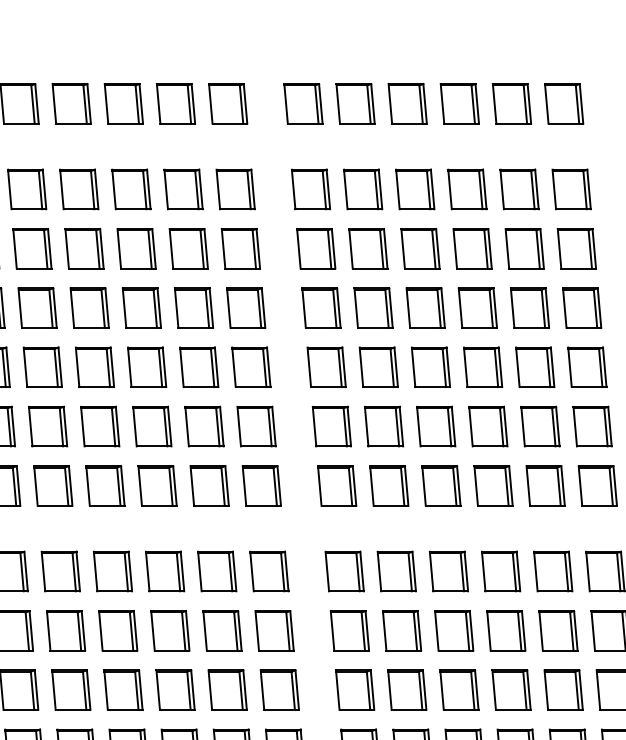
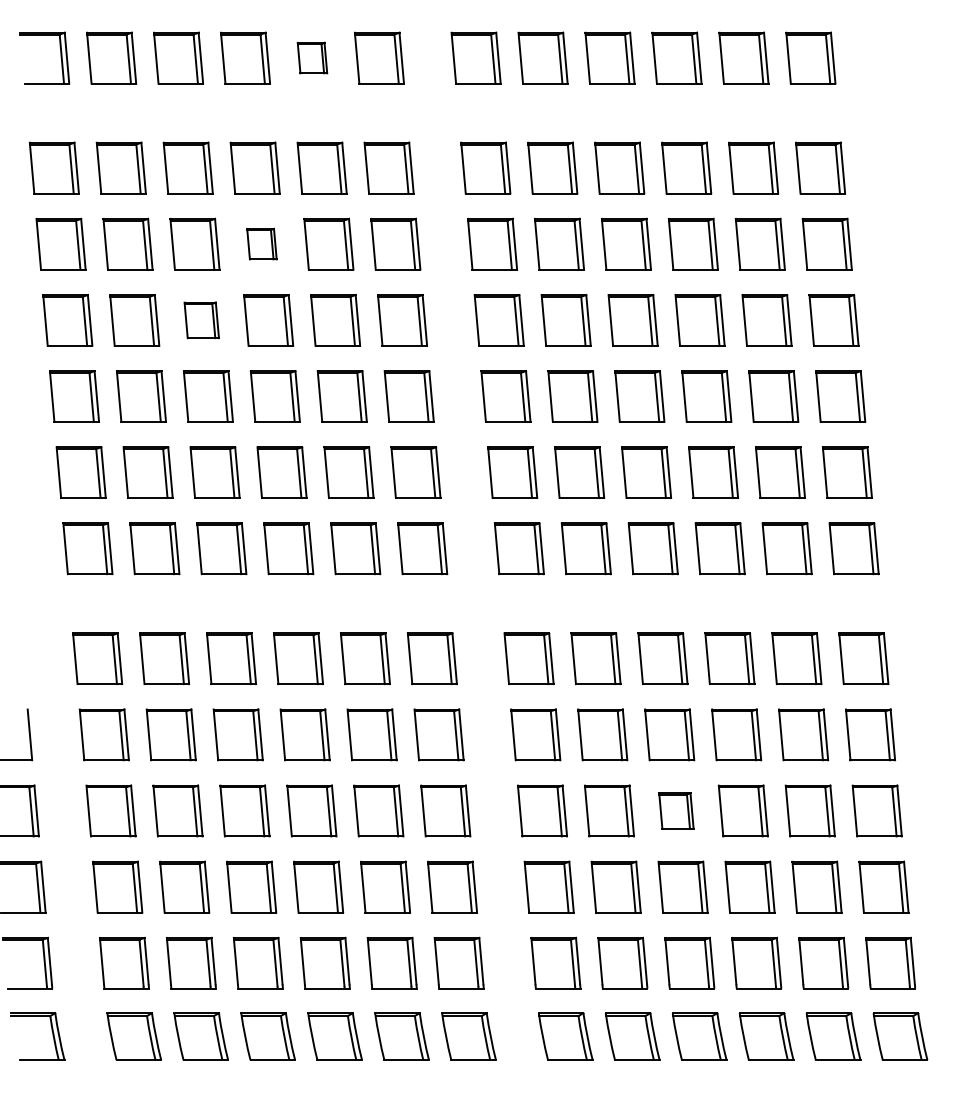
part: (176, 103) -> (312, 57), size x0.6
part: (136, 248) -> (261, 243), size x0.6
part: (89, 308) -> (201, 320), size x0.7
part: (459, 689) -> (676, 810), size x0.7

